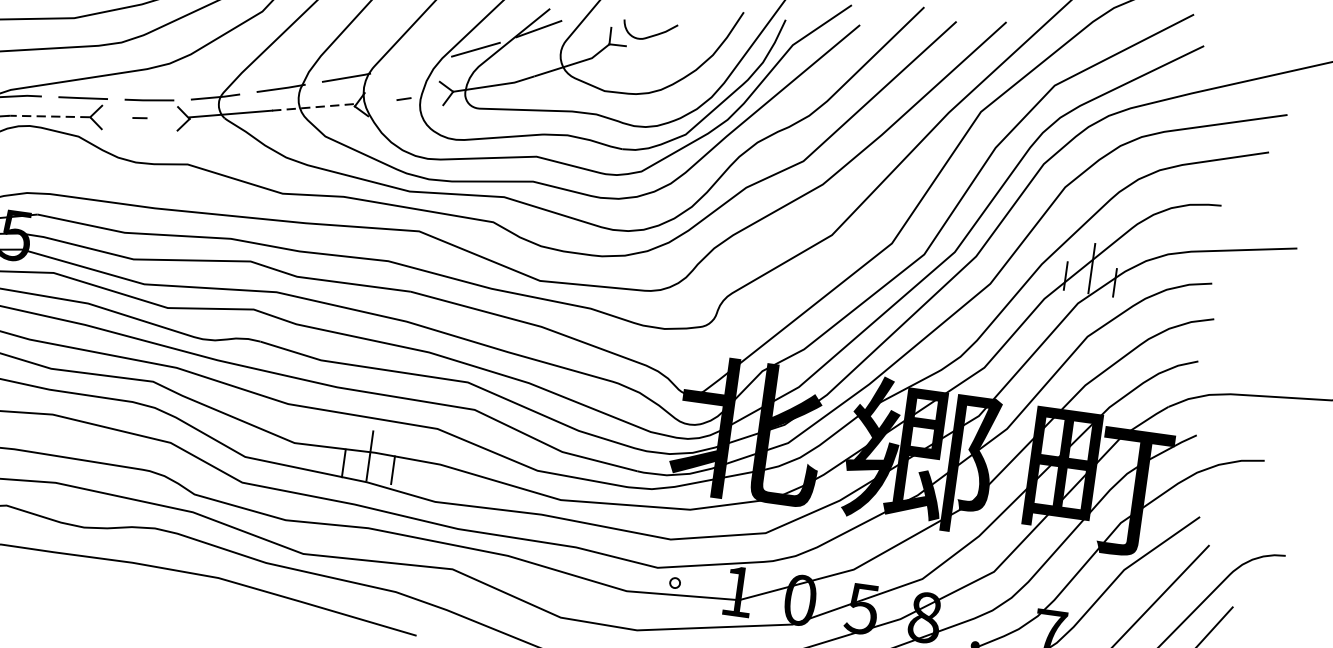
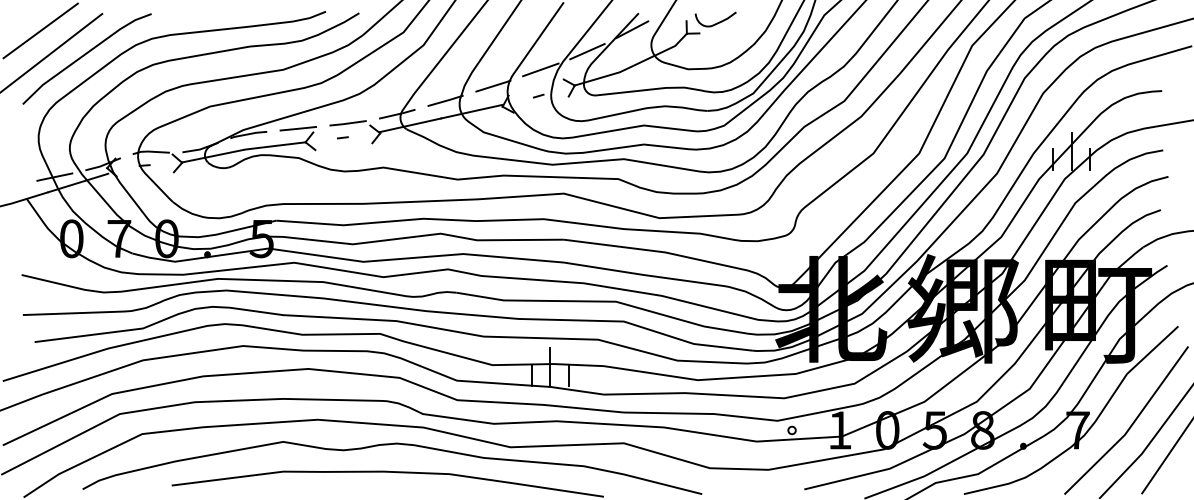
line: (411, 64) -> (540, 69), added
line: (314, 107) -> (472, 111), dashed -> solid
line: (48, 117) -> (274, 146), dashed -> solid

